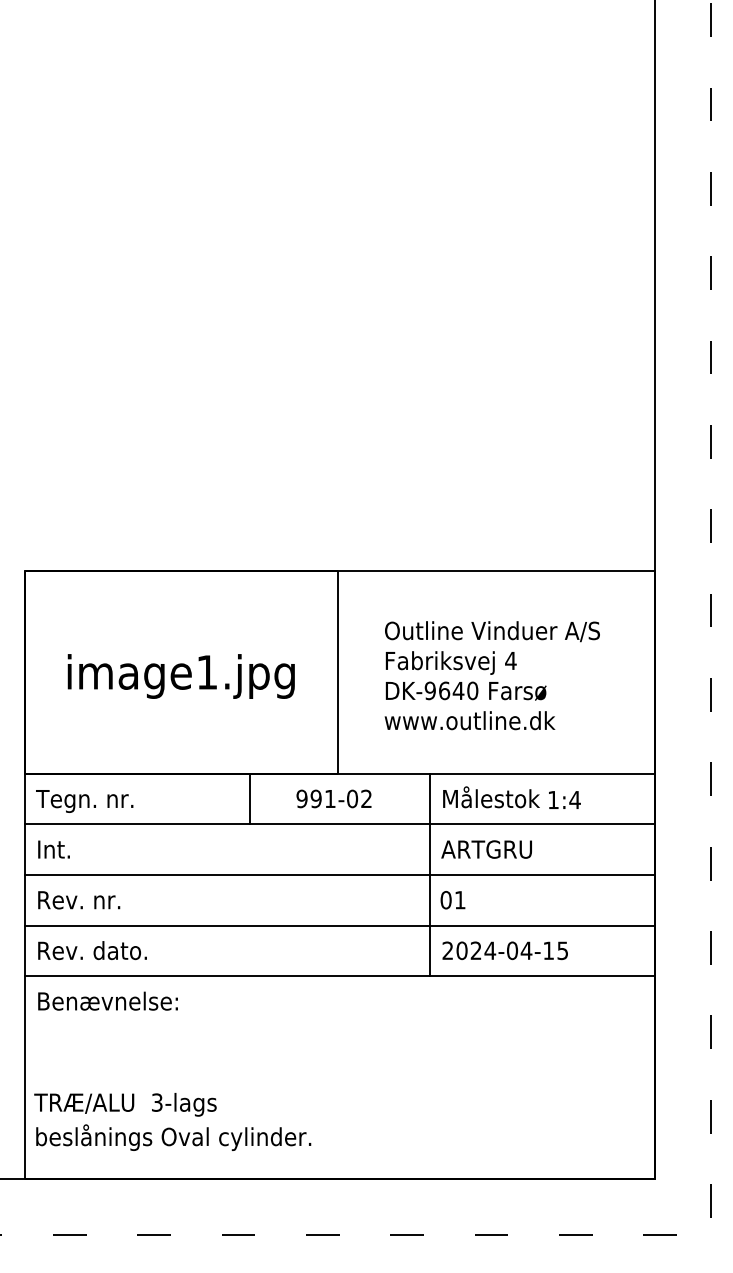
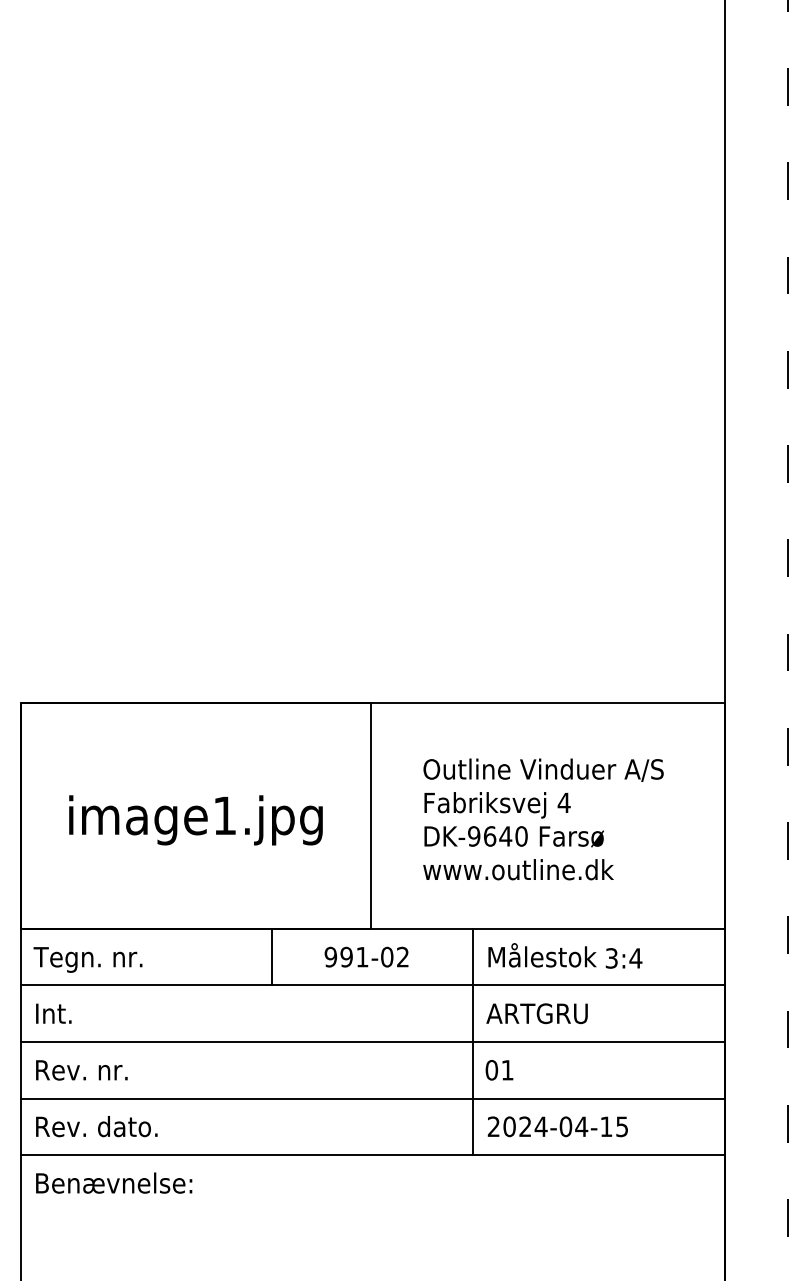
text: (553, 799) -> (611, 957), 1:4 -> 3:4

